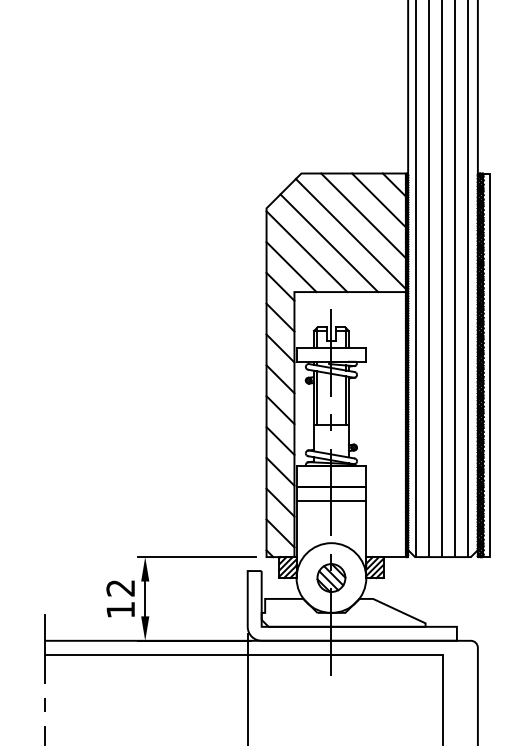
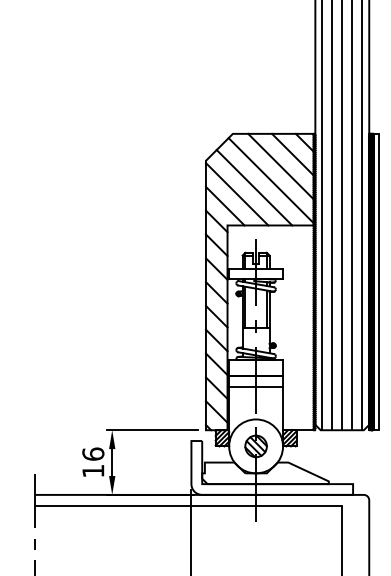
text: (120, 587) -> (93, 453), 12 -> 16

